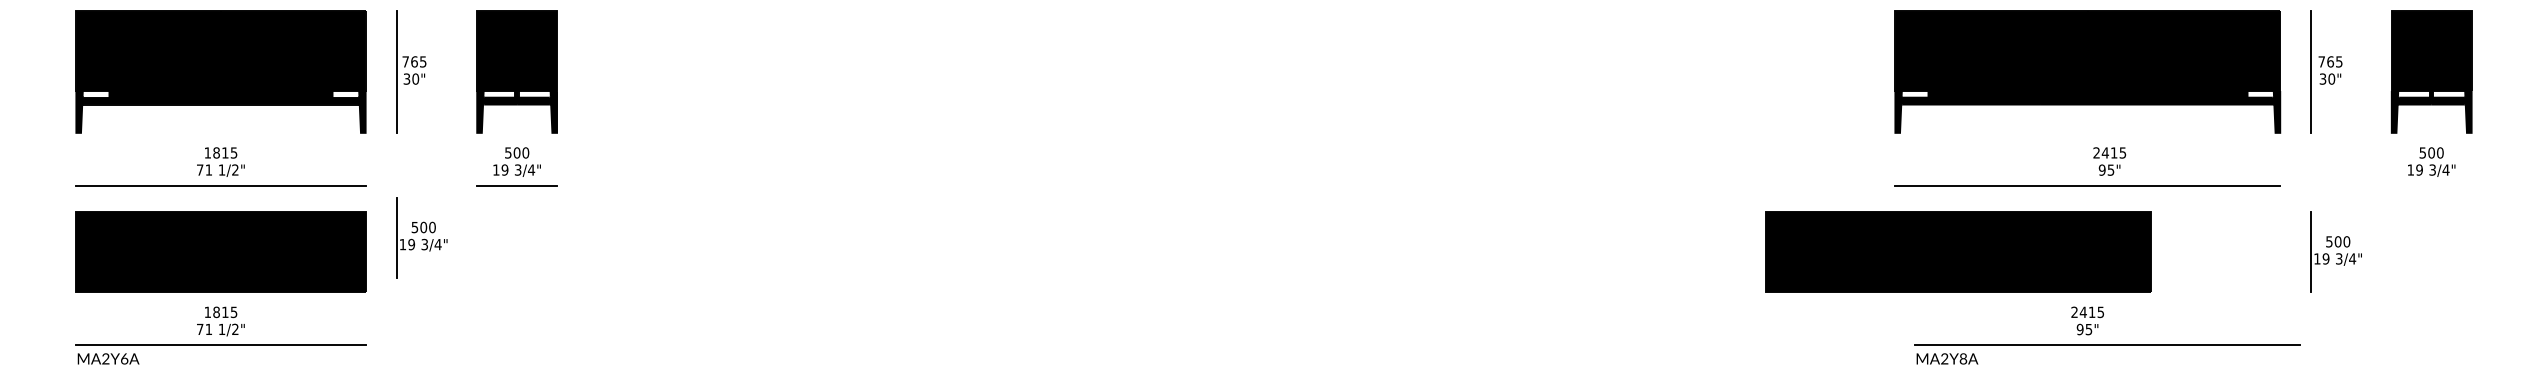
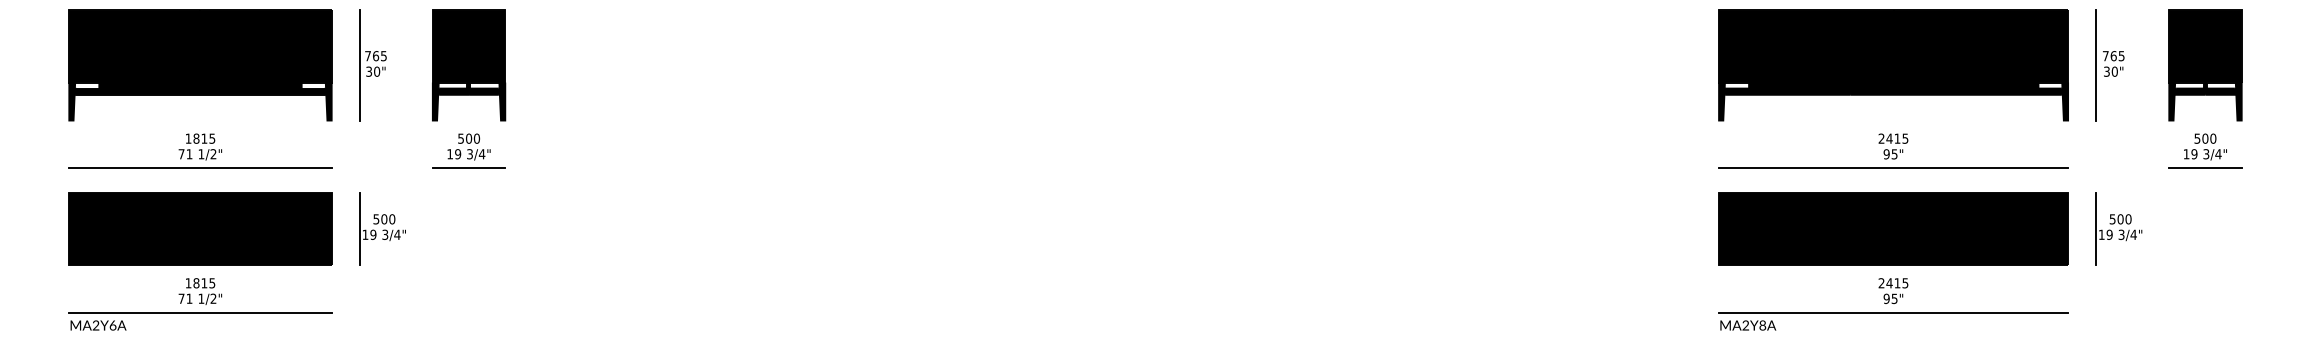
text: (2109, 161) -> (1893, 146), moved
line: (2431, 185) -> (2205, 168), added
part: (421, 237) -> (382, 228), moved
part: (1958, 251) -> (1893, 228), moved
part: (2107, 345) -> (1893, 313), moved

